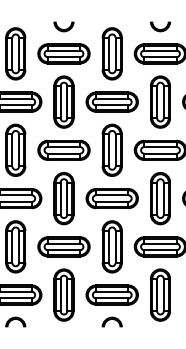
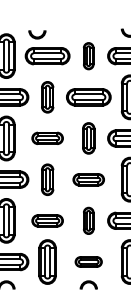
part: (63, 26) -> (36, 34), moved
part: (111, 53) -> (88, 55), size x0.6
part: (63, 101) -> (47, 96), size x0.7
part: (63, 149) -> (47, 137), size x0.7
part: (111, 149) -> (88, 137), size x0.7
part: (63, 198) -> (47, 179), size x0.7
part: (111, 198) -> (88, 179), size x0.7
part: (63, 246) -> (47, 220), size x0.7
part: (111, 246) -> (88, 220), size x0.6
part: (111, 294) -> (88, 261), size x0.6

